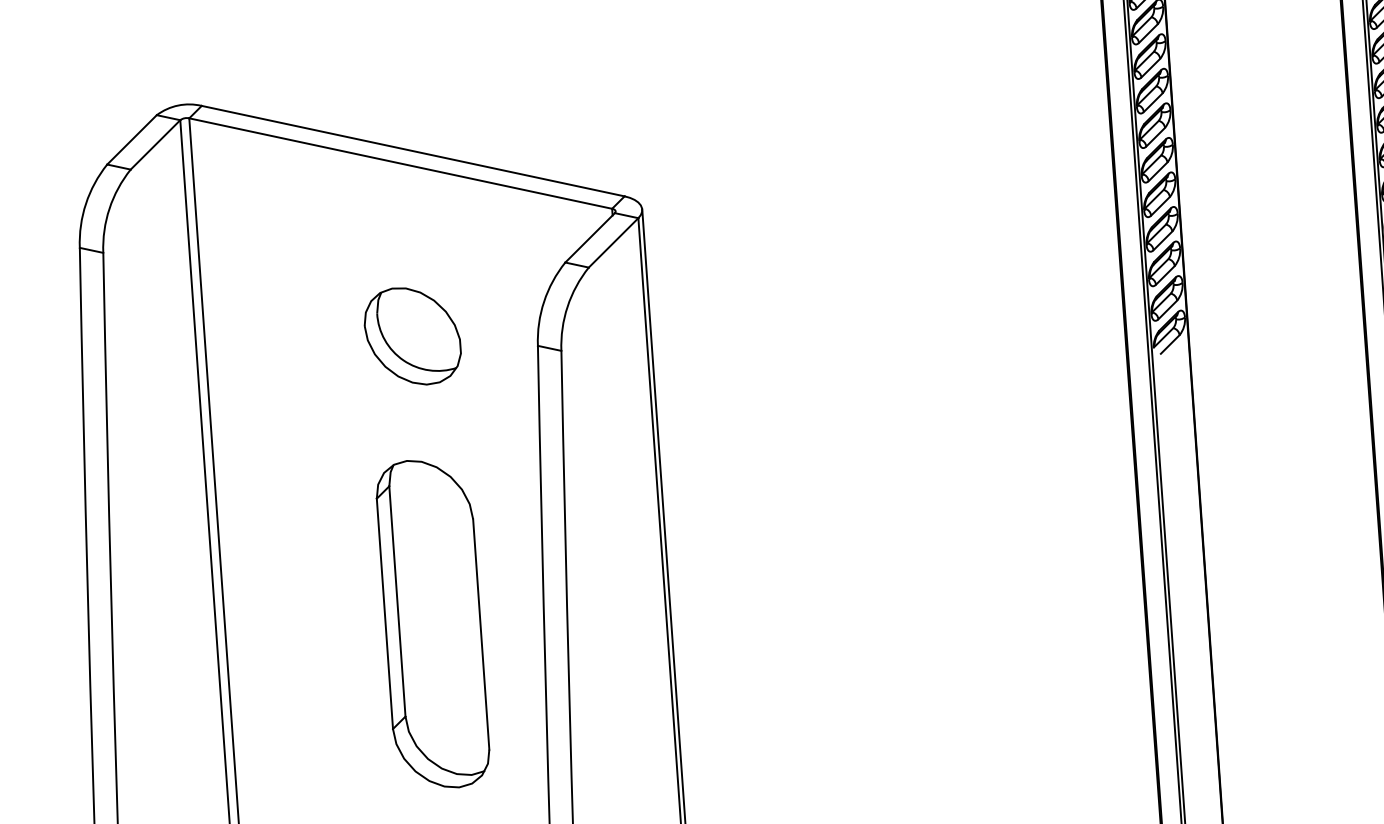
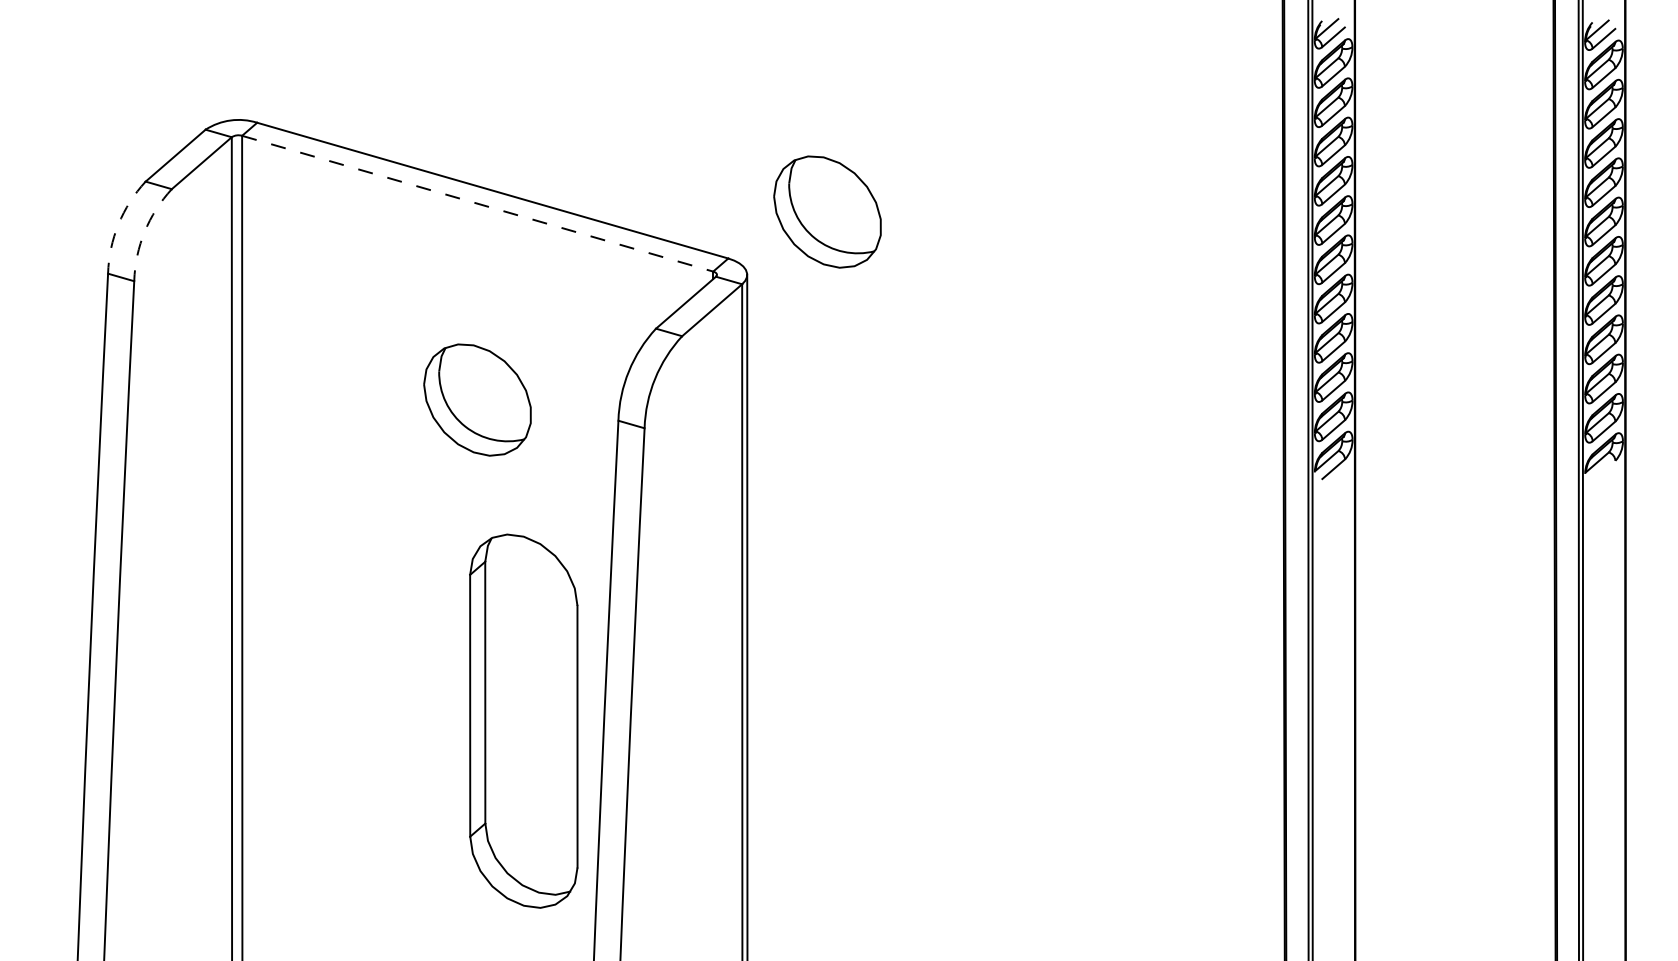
part: (708, 148) -> (827, 211), added
line: (401, 163) -> (478, 203), solid -> dashed
arc: (85, 203) -> (118, 224), solid -> dashed
arc: (109, 208) -> (144, 231), solid -> dashed
part: (432, 623) -> (523, 720), moved

